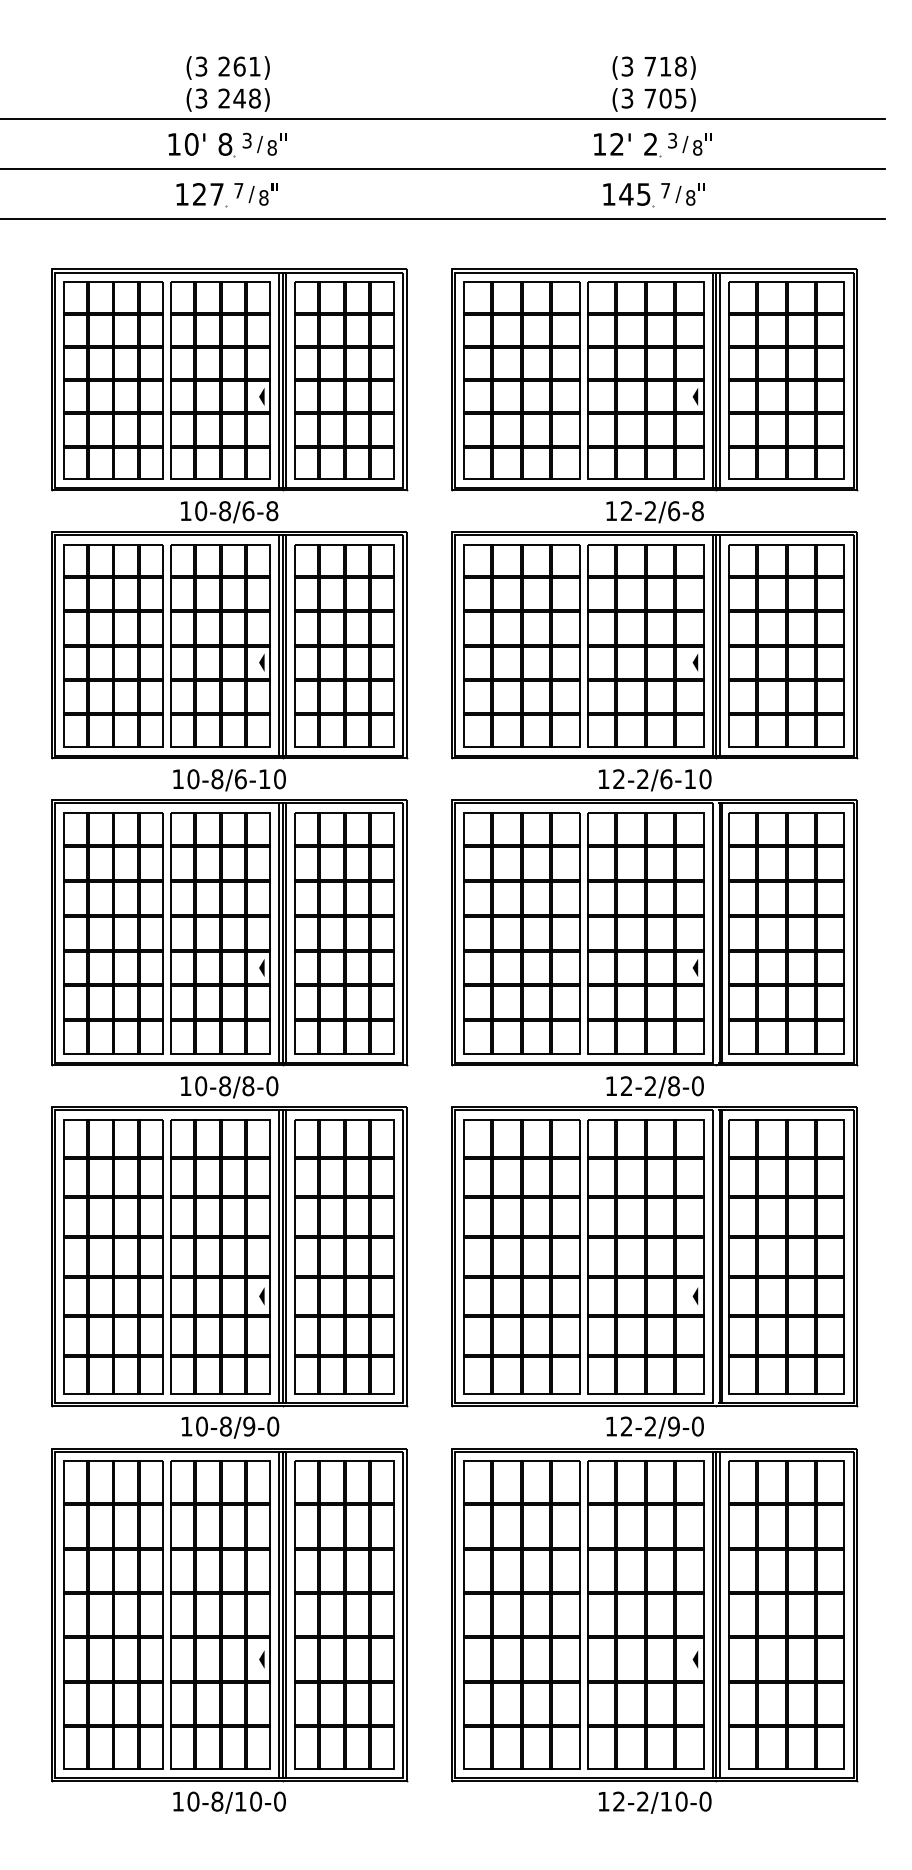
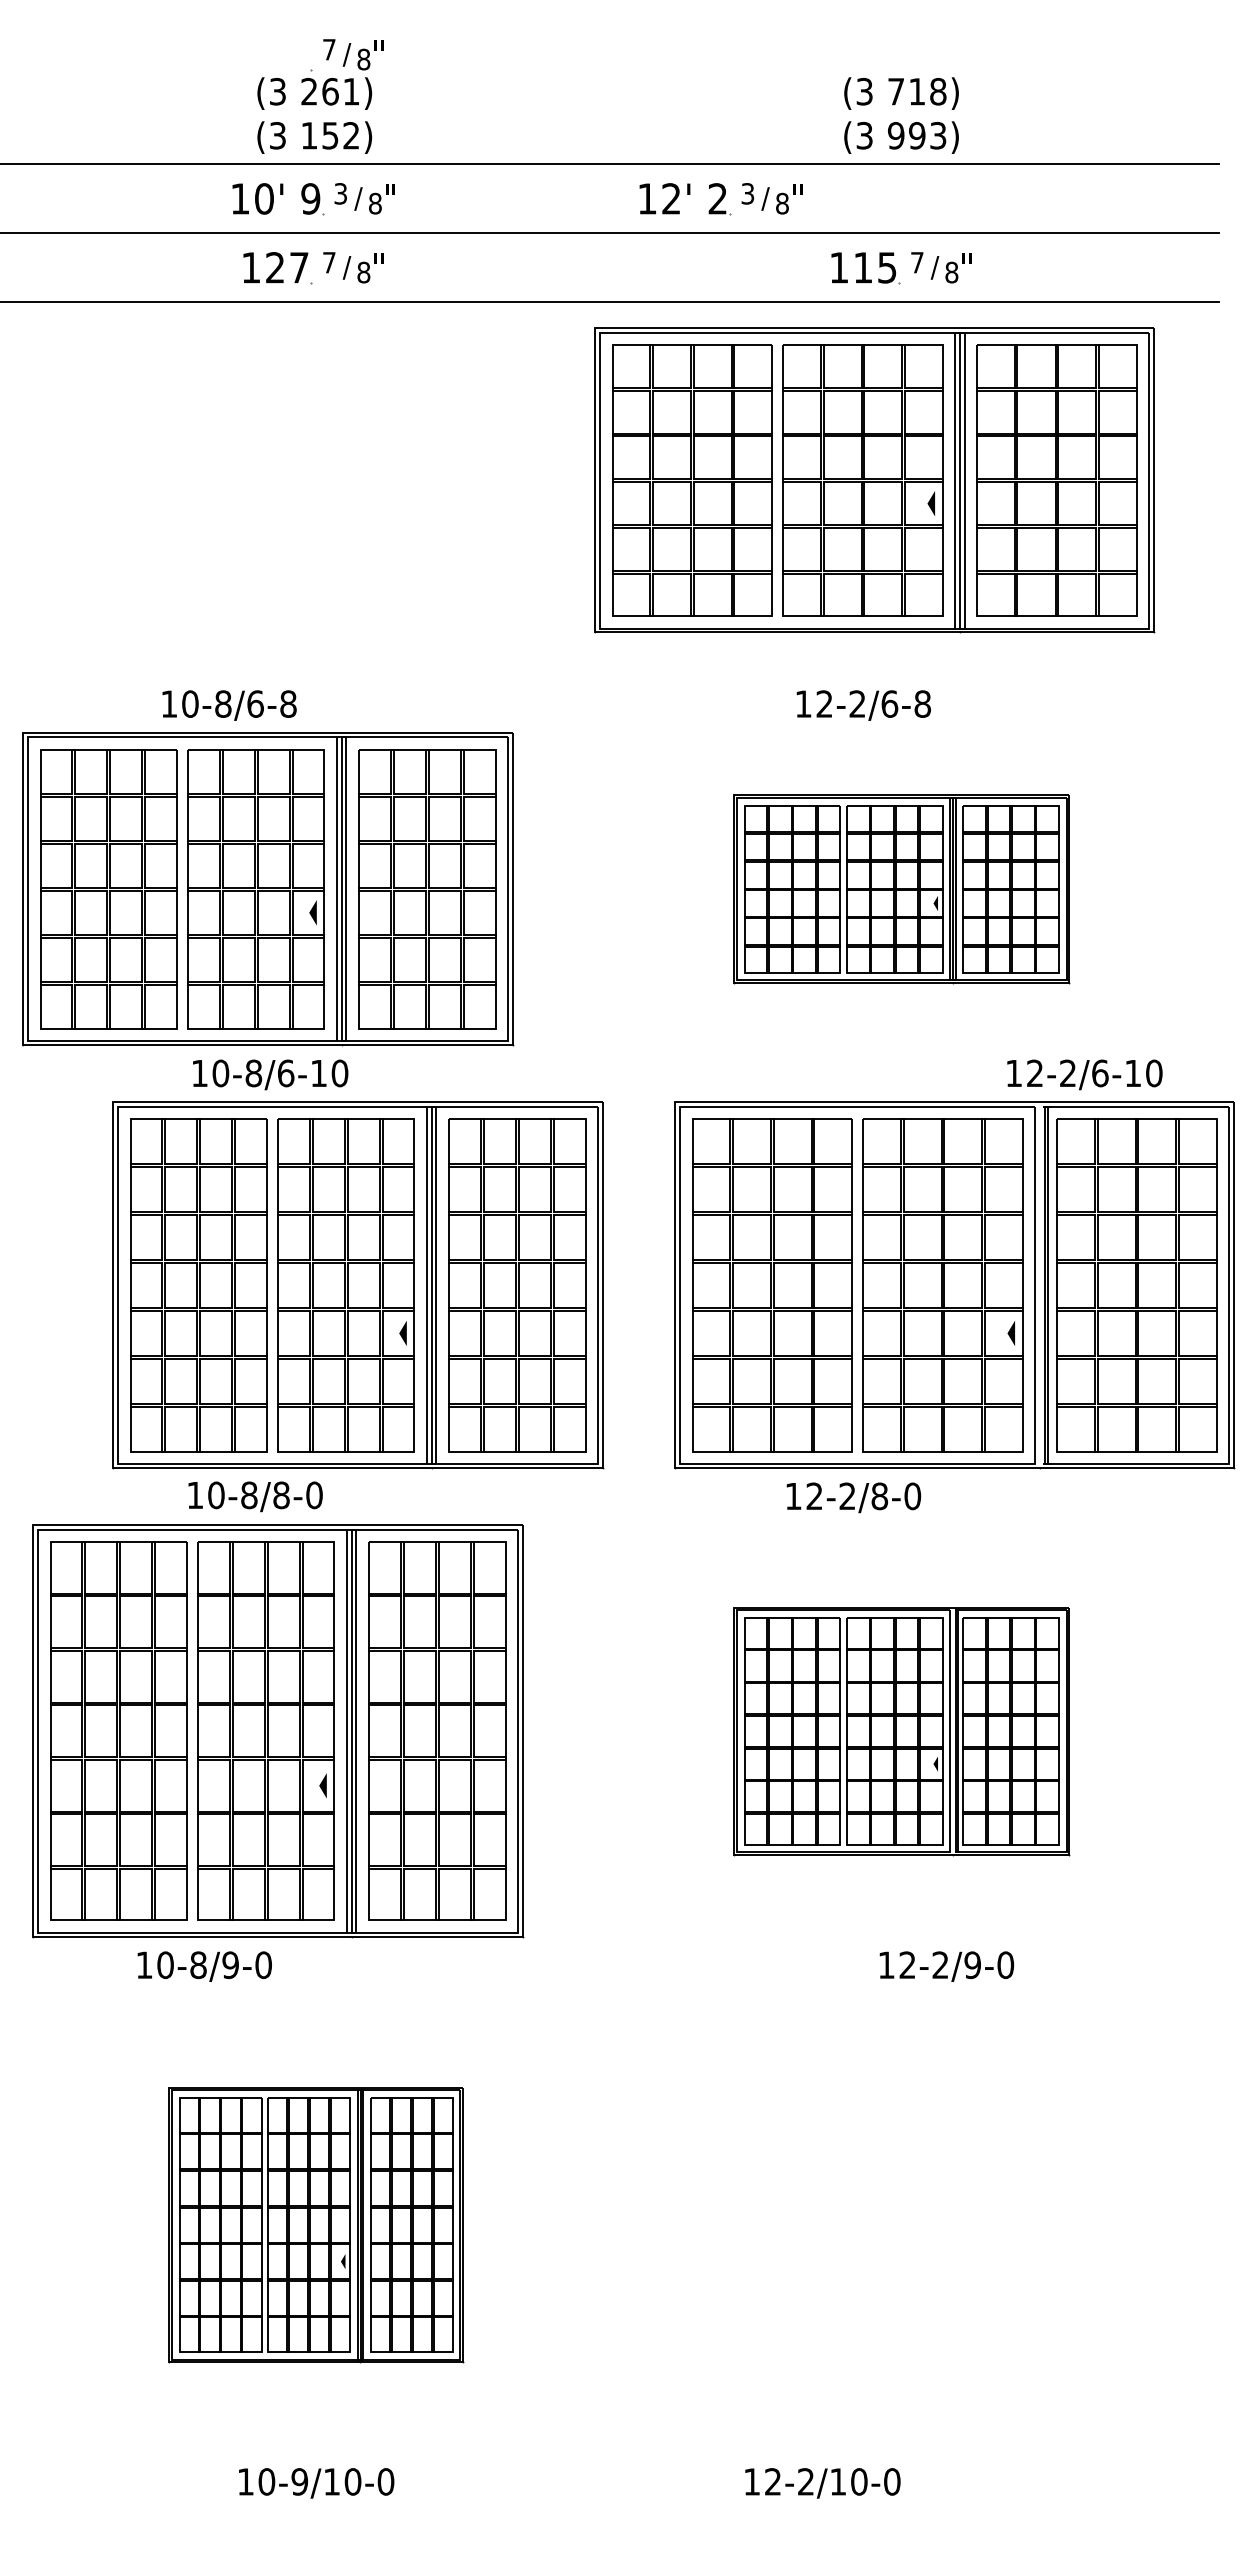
part: (251, 40) -> (346, 55), added
text: (239, 98) -> (330, 135), 248) -> 152)
text: (665, 98) -> (917, 135), 705) -> 993)
text: (225, 144) -> (310, 198), 8 -> 9
part: (652, 144) -> (720, 199), moved
text: (626, 194) -> (863, 267), 145 -> 115
part: (229, 380) -> (316, 523), removed
part: (654, 380) -> (874, 480), moved
text: (229, 512) -> (229, 705), moved
text: (654, 512) -> (863, 705), moved
part: (229, 645) -> (268, 889), moved
part: (654, 645) -> (901, 889), size x0.6
text: (229, 780) -> (270, 1074), moved
text: (654, 780) -> (1084, 1074), moved
part: (229, 933) -> (358, 1285), moved
part: (654, 933) -> (954, 1285), moved
text: (229, 1087) -> (255, 1496), moved
text: (654, 1087) -> (853, 1497), moved
part: (229, 1256) -> (278, 1731), moved
part: (654, 1256) -> (901, 1731), size x0.6
text: (230, 1427) -> (204, 1966), moved
text: (654, 1427) -> (946, 1966), moved
part: (229, 1614) -> (316, 2224), size x0.6
part: (654, 1614) -> (901, 2224), removed
text: (217, 1801) -> (299, 2481), 10-8/10-0 -> 10-9/10-0
text: (654, 1802) -> (822, 2483), moved

